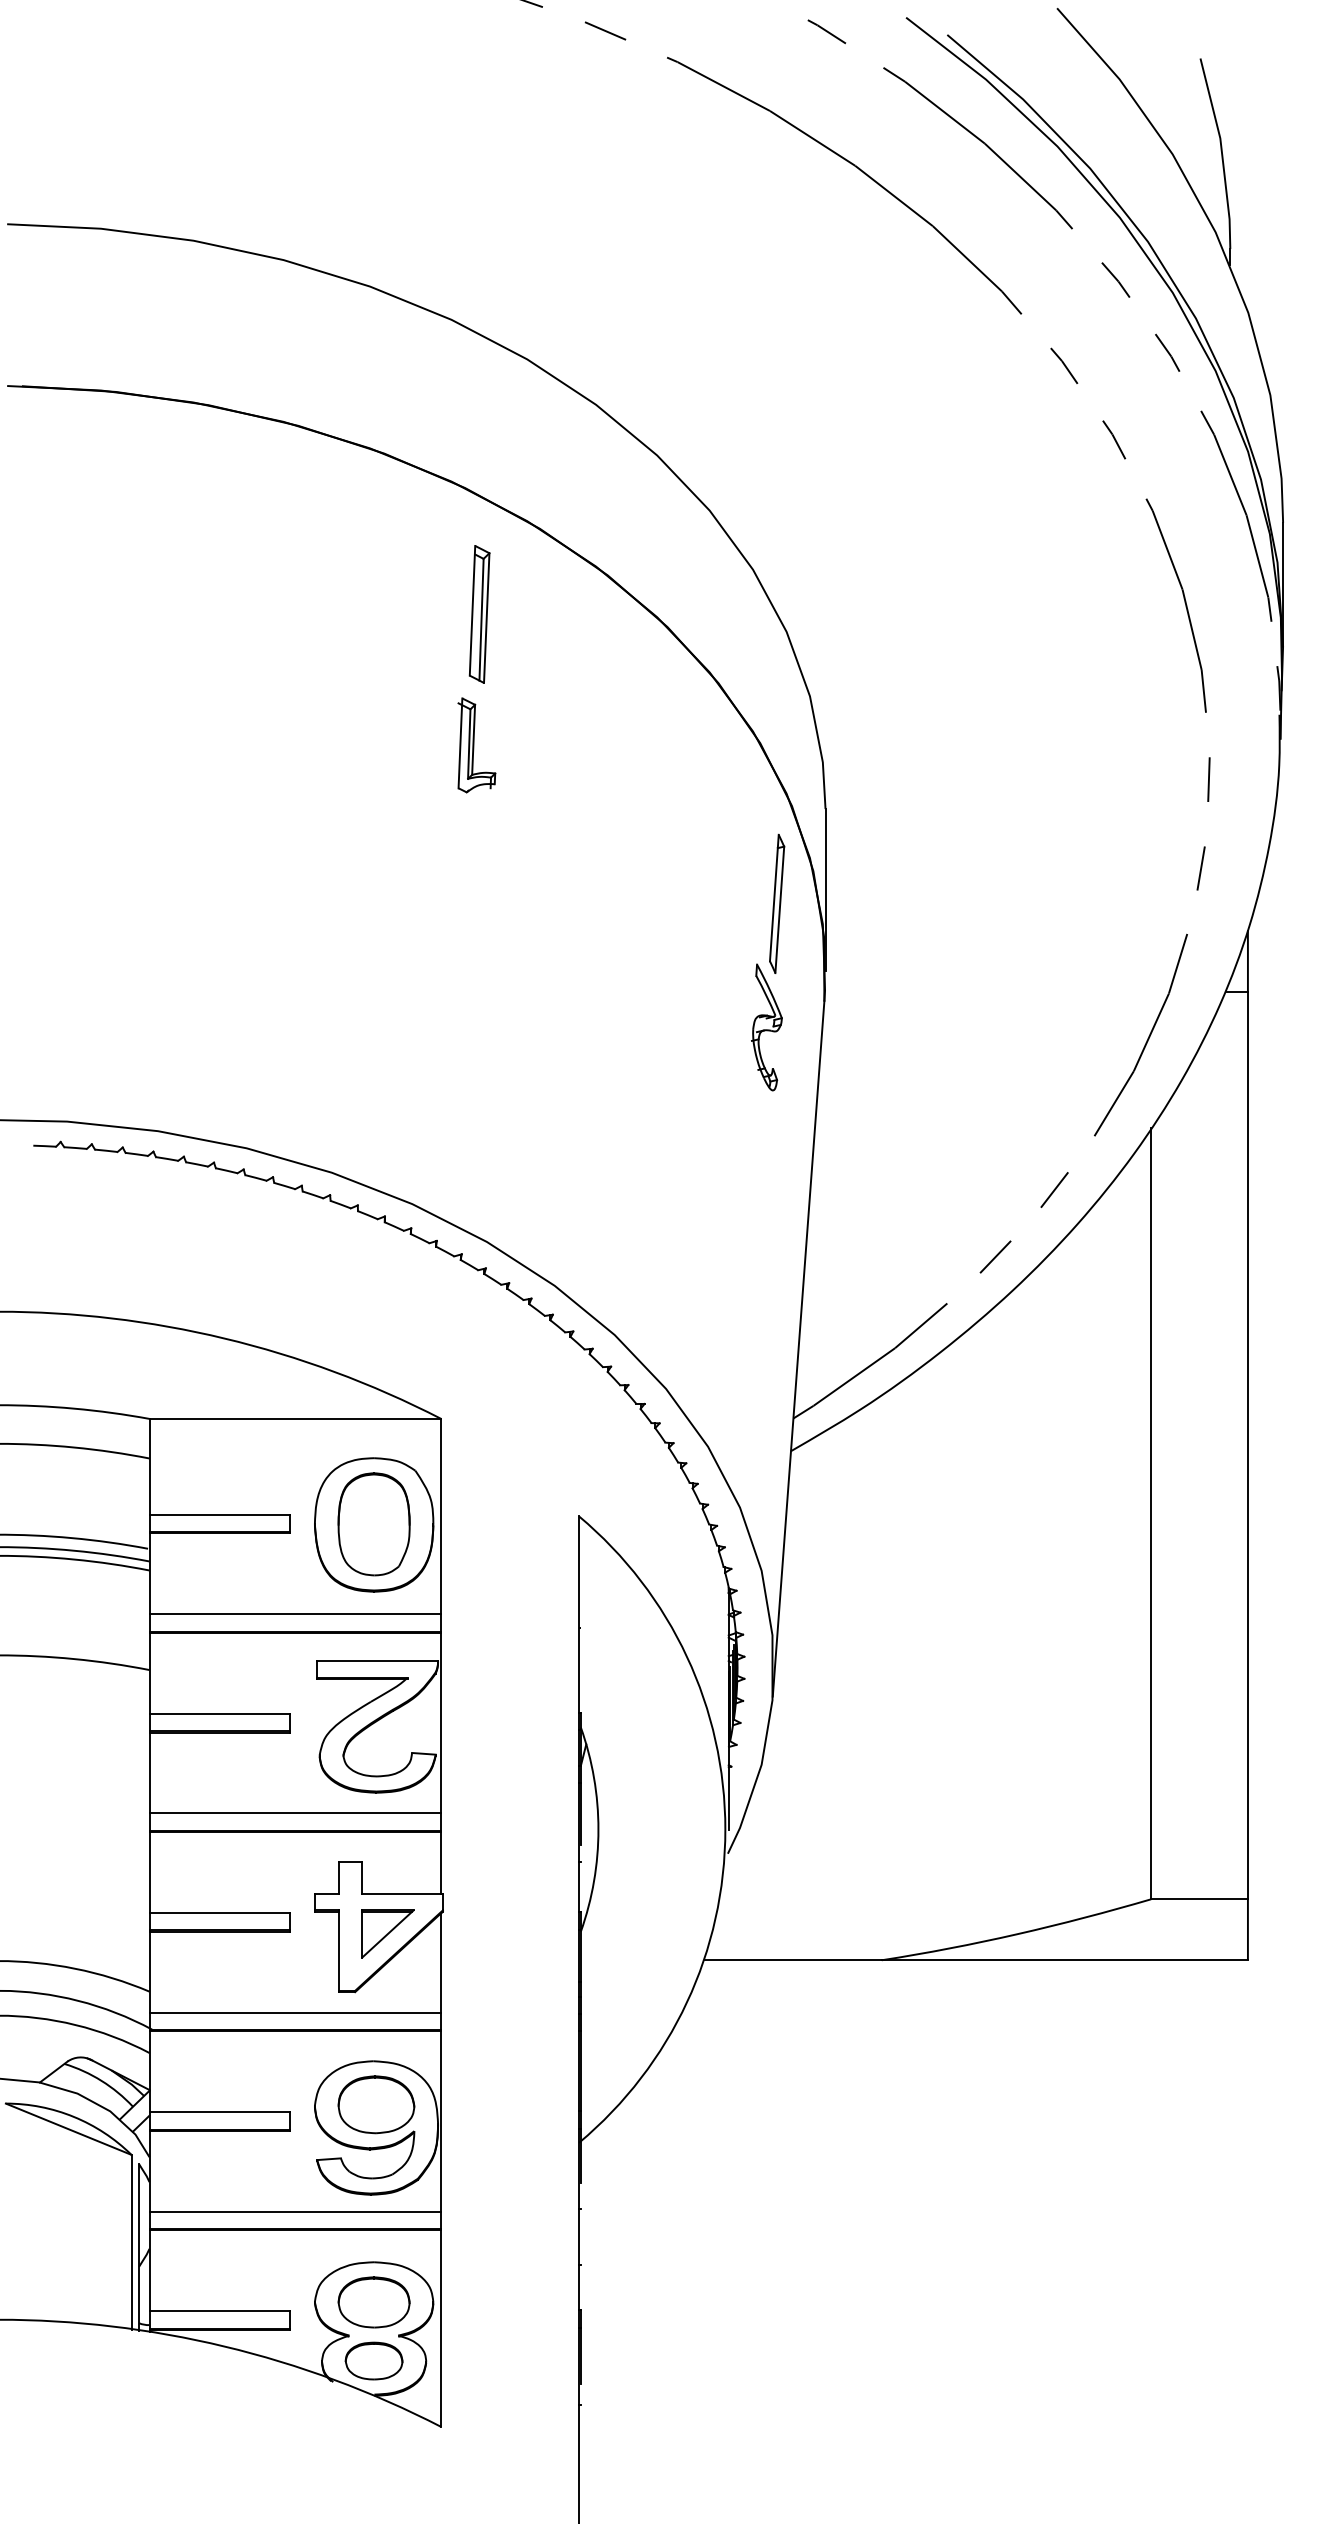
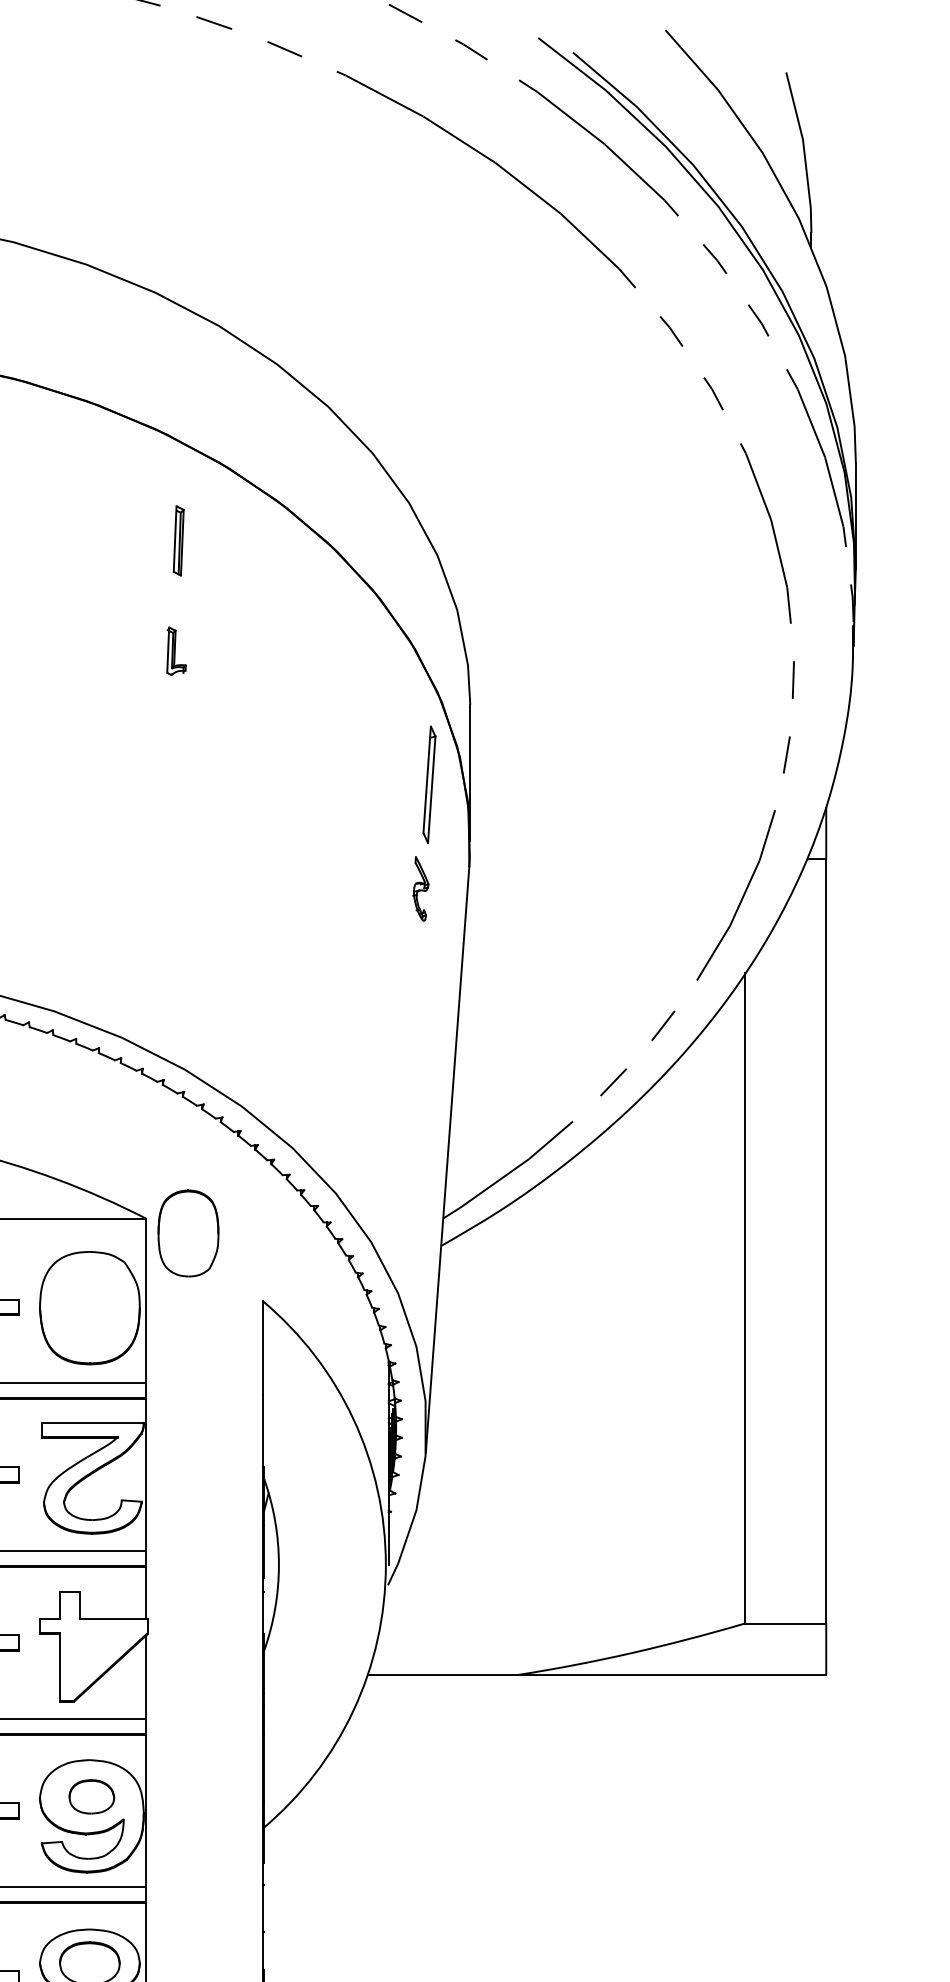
part: (479, 614) -> (178, 540), size x0.6
part: (476, 745) -> (176, 651), size x0.6
part: (766, 1027) -> (420, 888), size x0.6
part: (373, 1524) -> (187, 1233), moved
part: (387, 1933) -> (101, 1652), removed
part: (376, 2104) -> (91, 1796), size x0.7

